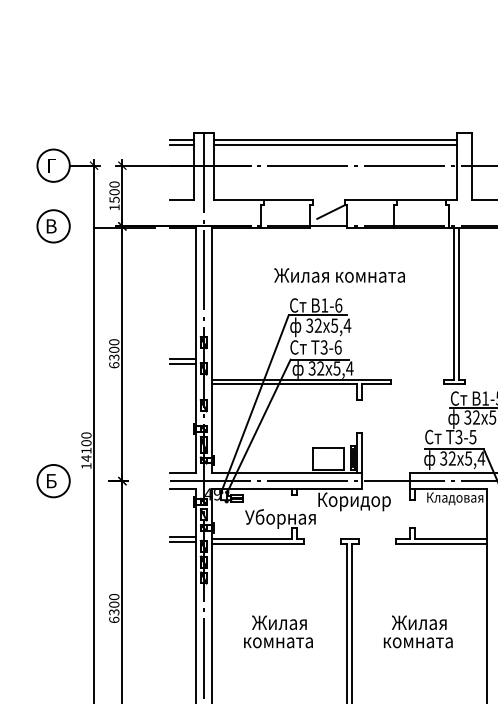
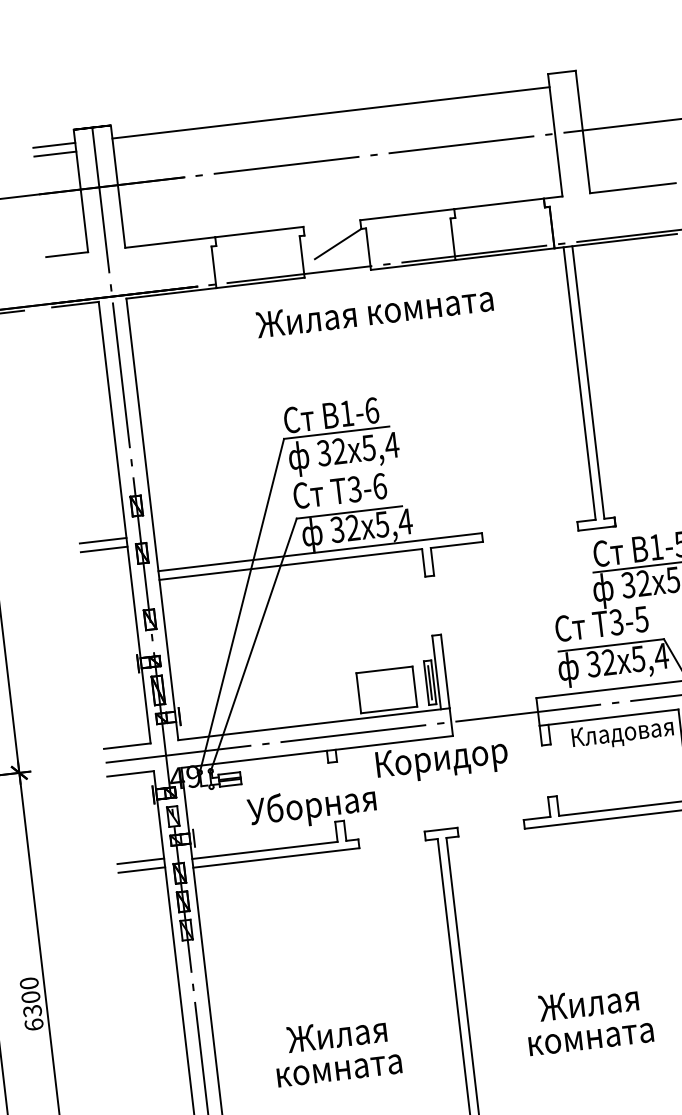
line: (335, 144) -> (332, 121), removed
text: (339, 275) -> (374, 311), moved
text: (278, 631) -> (337, 1050), moved
text: (417, 631) -> (587, 1019), moved

